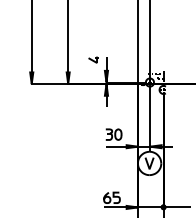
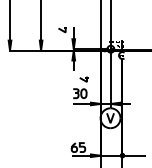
part: (118, 117) -> (84, 79), added

